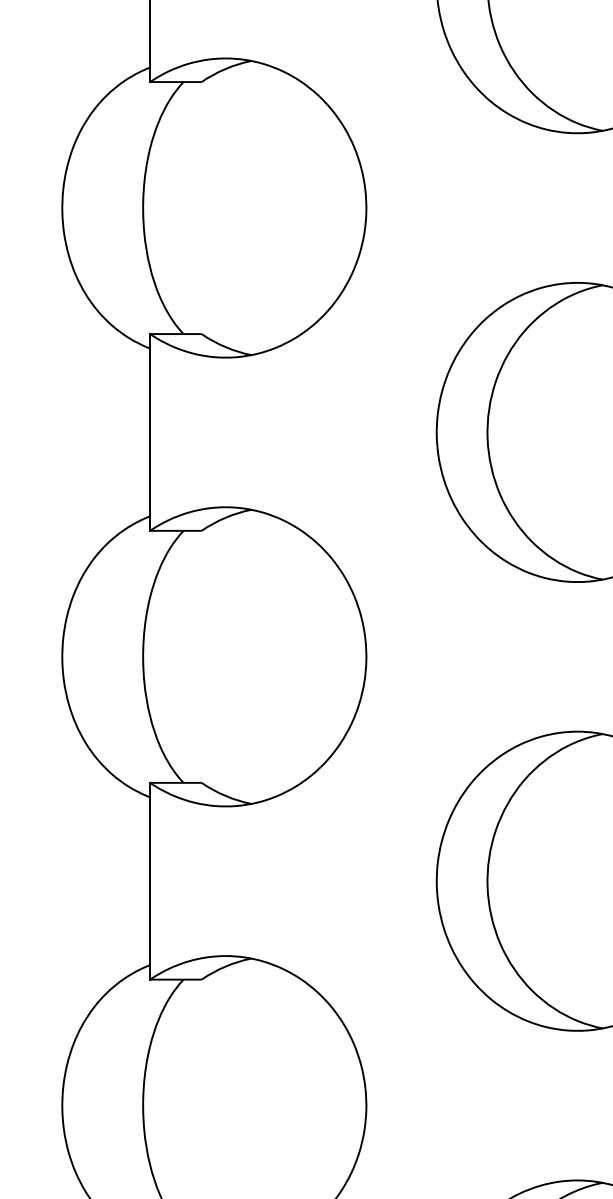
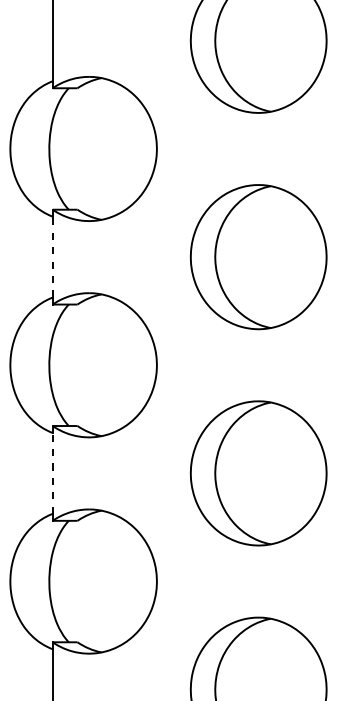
line: (149, 431) -> (52, 256), solid -> dashed
line: (149, 879) -> (52, 472), solid -> dashed

